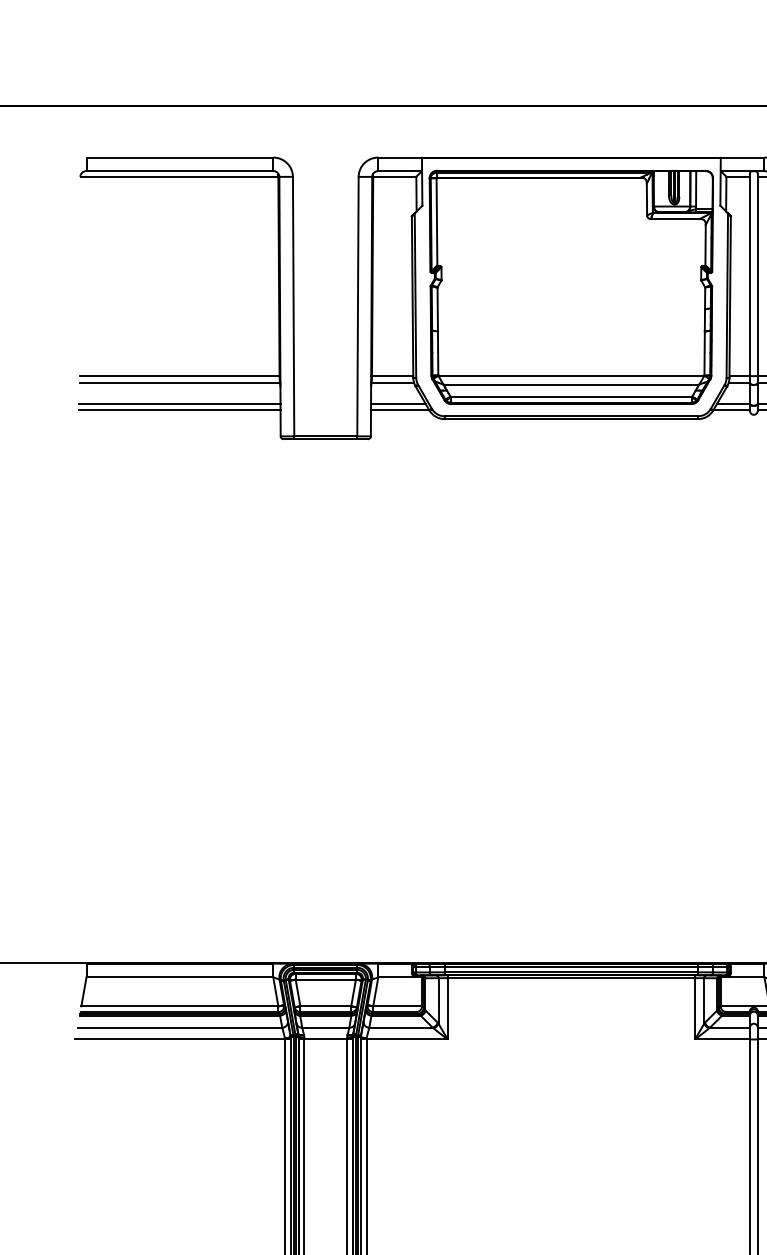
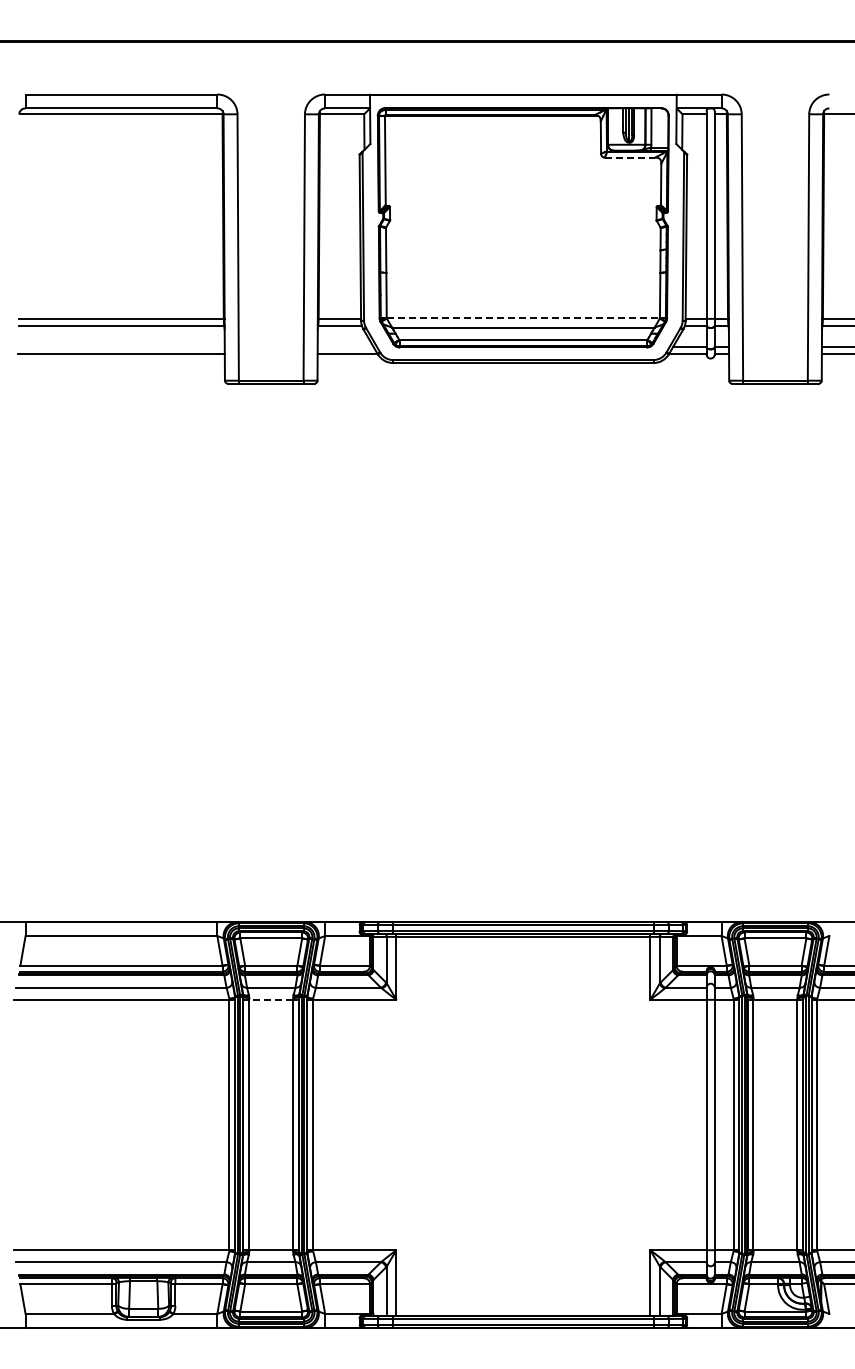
line: (675, 218) -> (630, 157), solid -> dashed
line: (571, 375) -> (523, 318), solid -> dashed
line: (179, 404) -> (121, 347), removed
line: (398, 404) -> (345, 347), removed
line: (326, 1039) -> (271, 999), solid -> dashed

